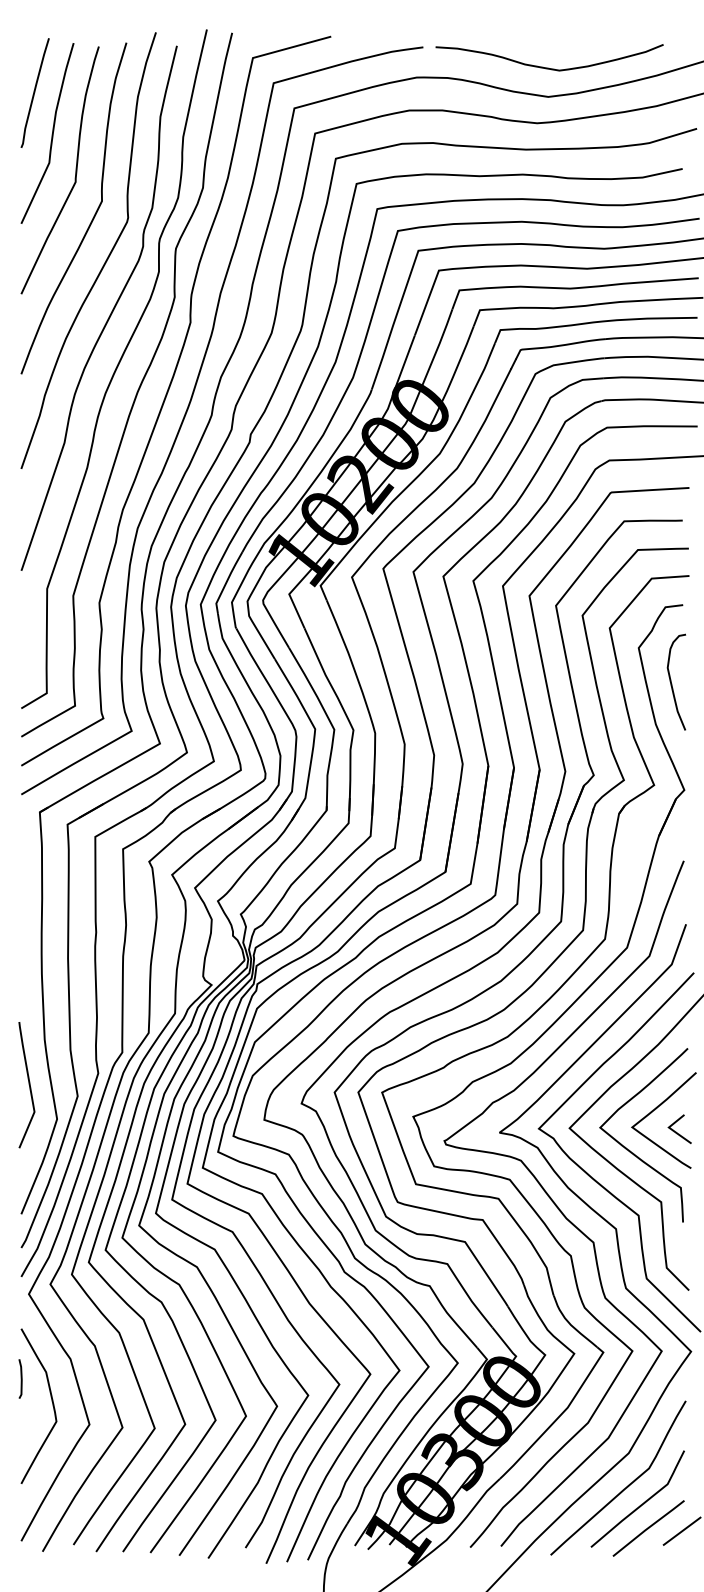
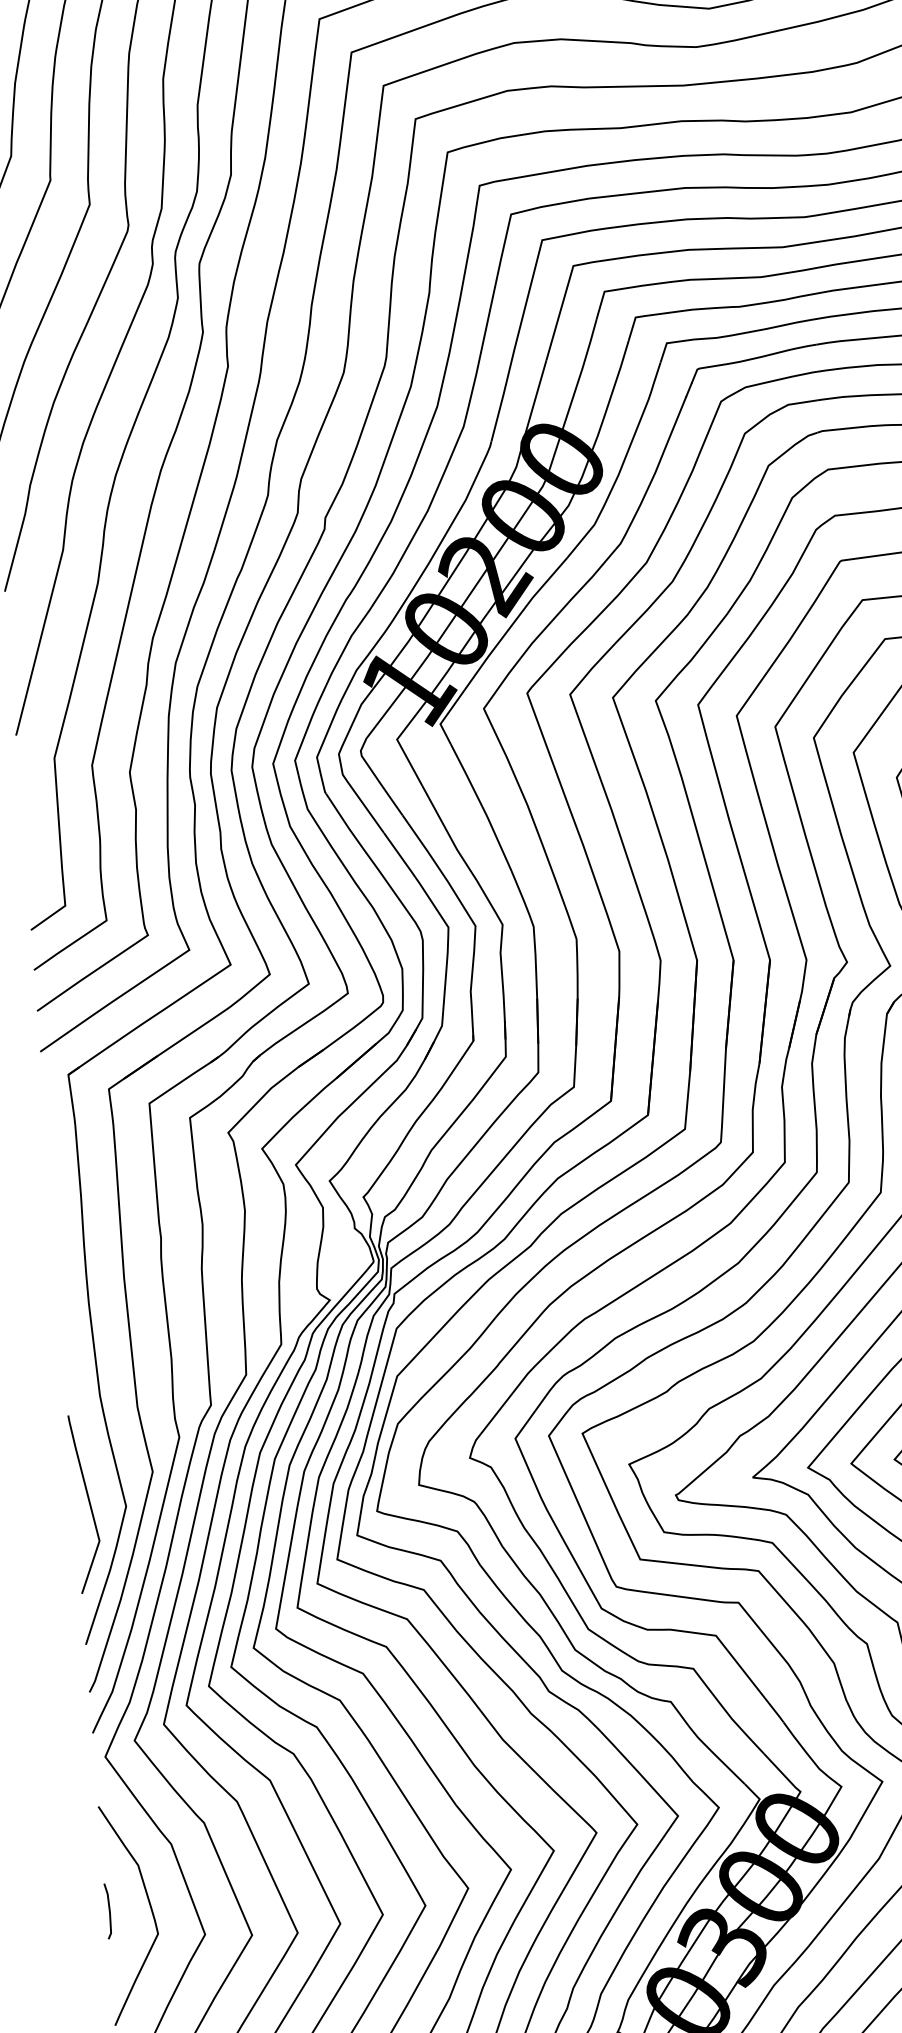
curve: (28, 1084) -> (88, 1502), moved
line: (20, 1378) -> (108, 1910), moved

